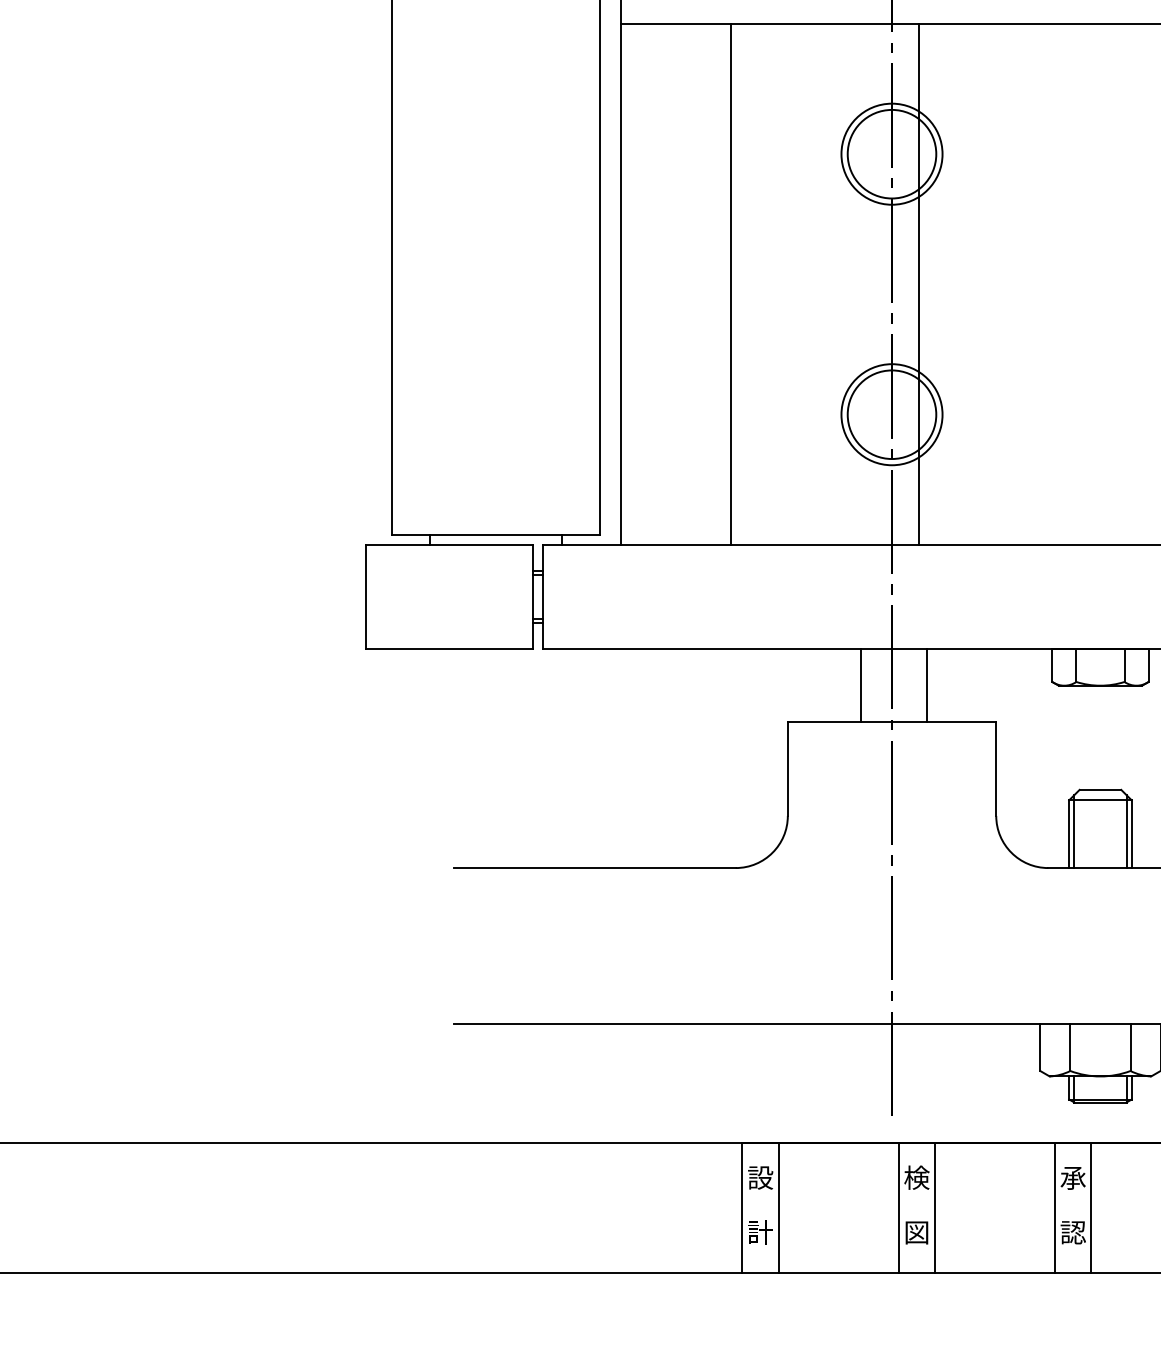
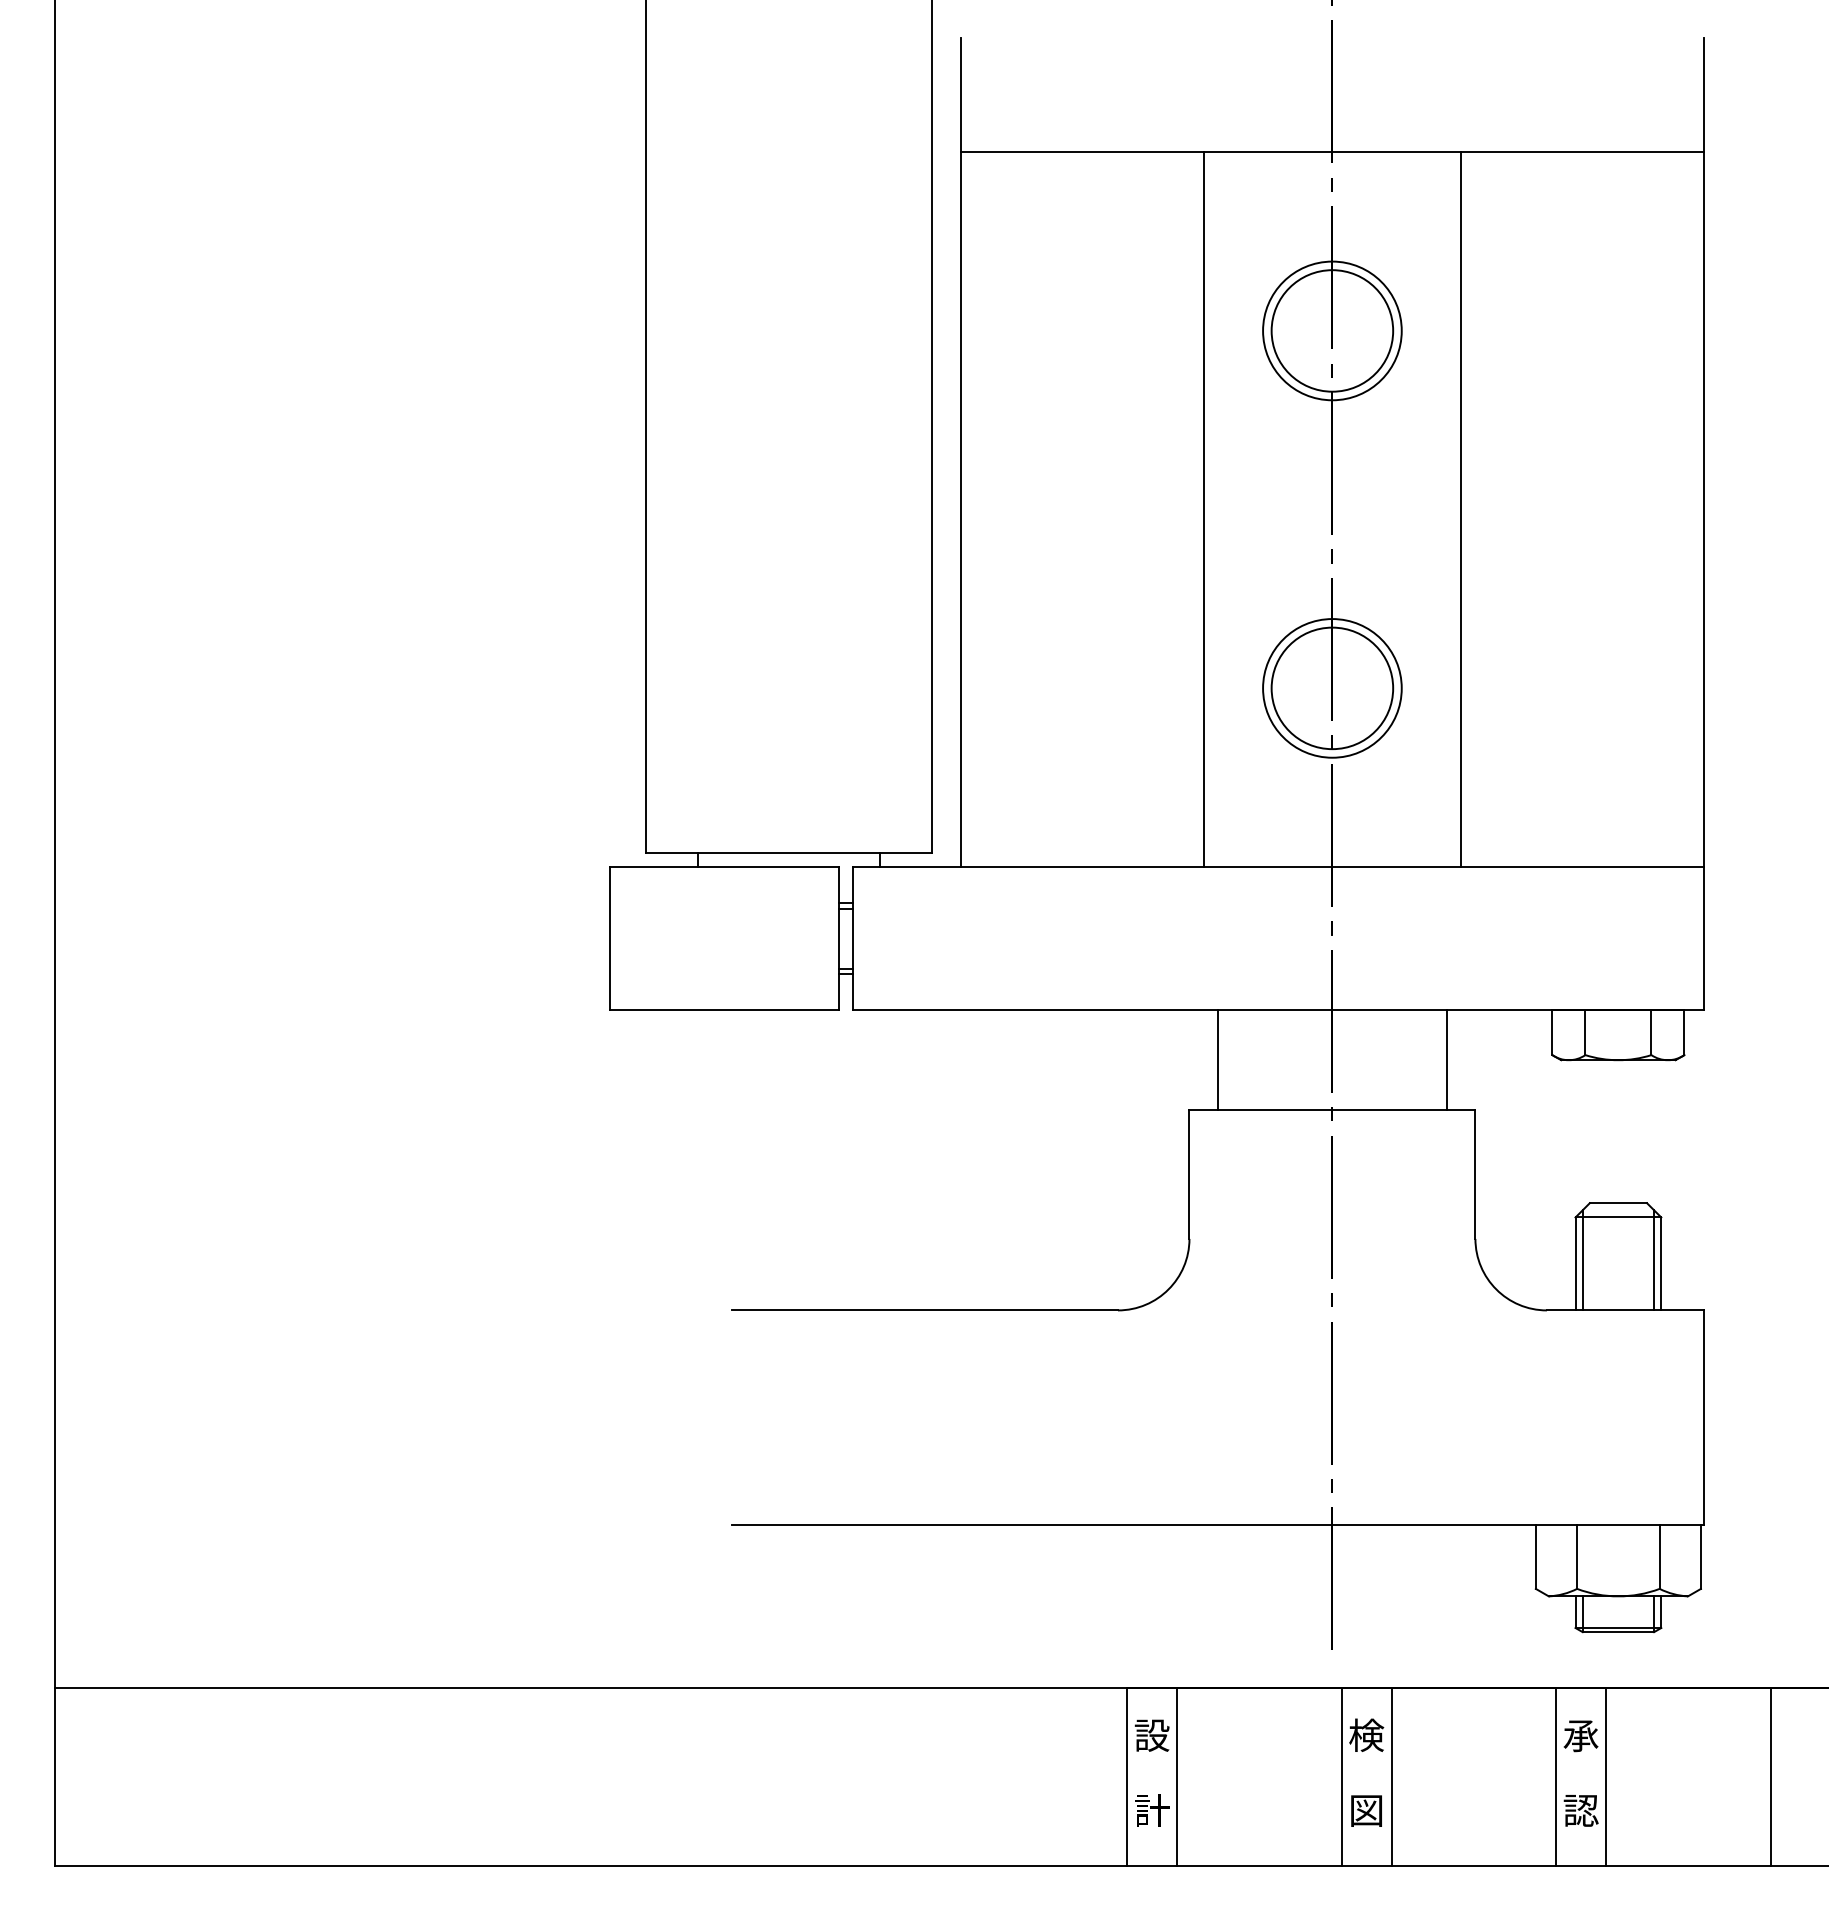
line: (731, 284) -> (1203, 509), moved
line: (919, 284) -> (1461, 509), moved
line: (861, 685) -> (1218, 1060), moved
line: (926, 685) -> (1446, 1060), moved

